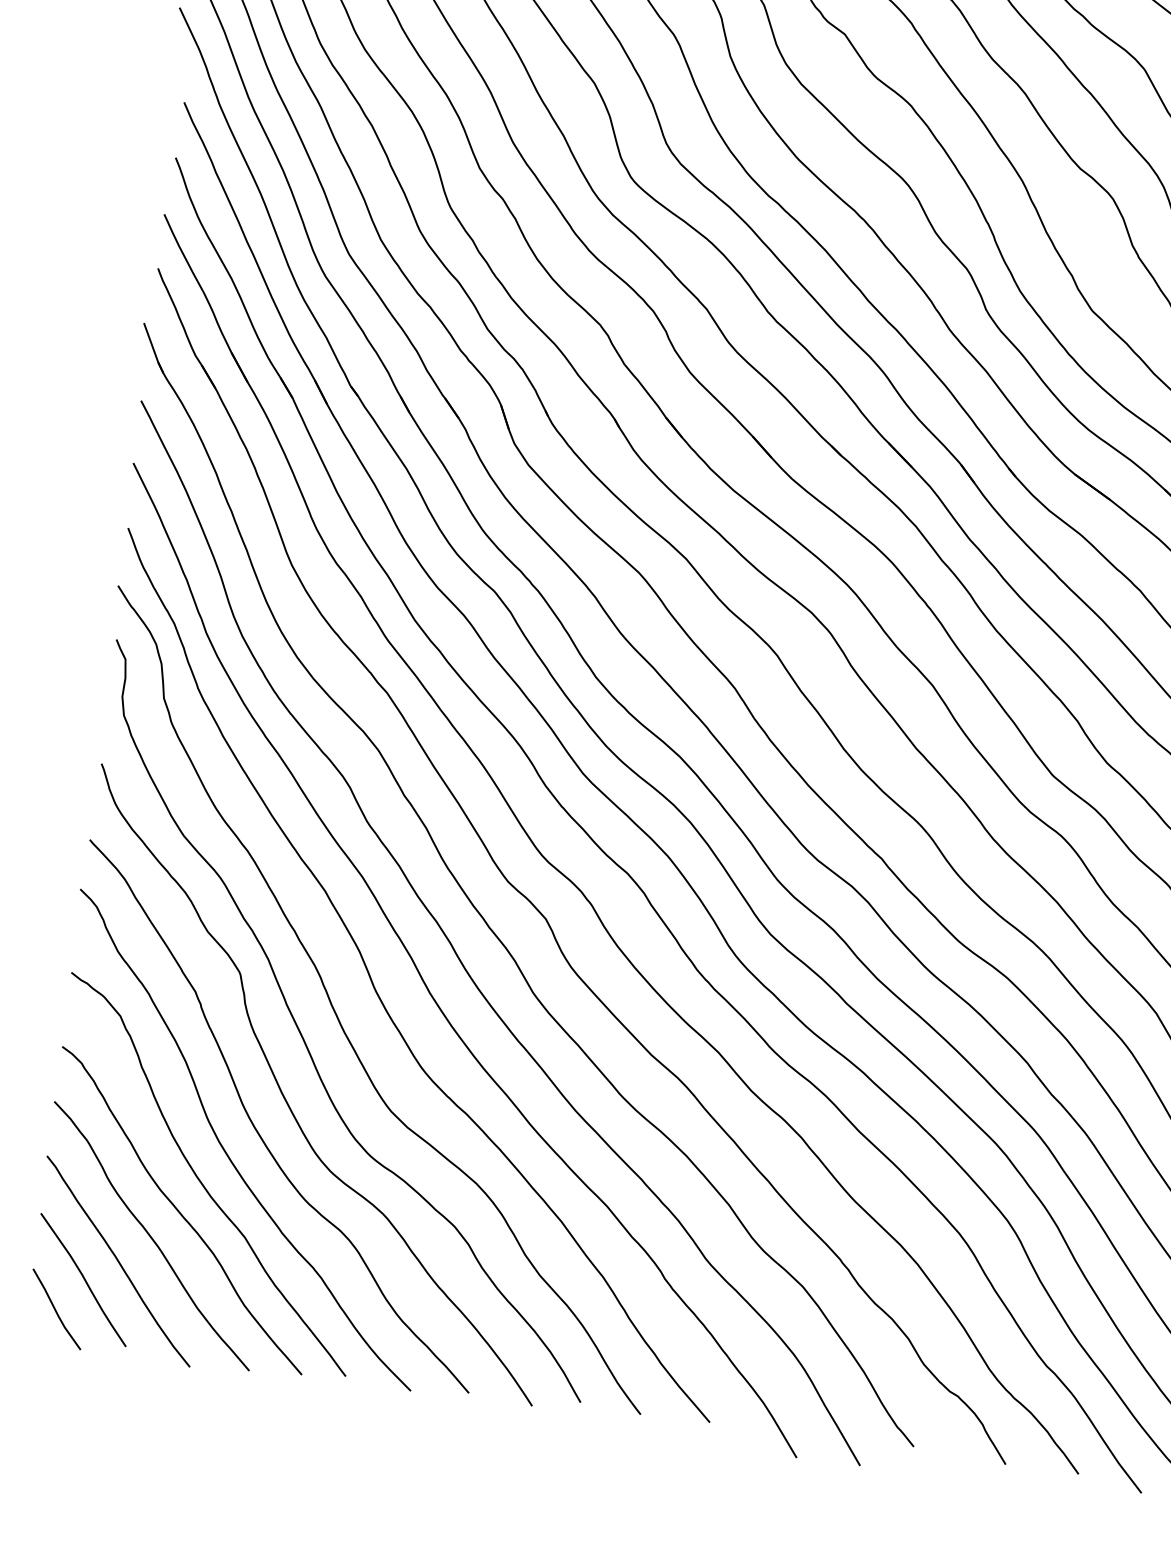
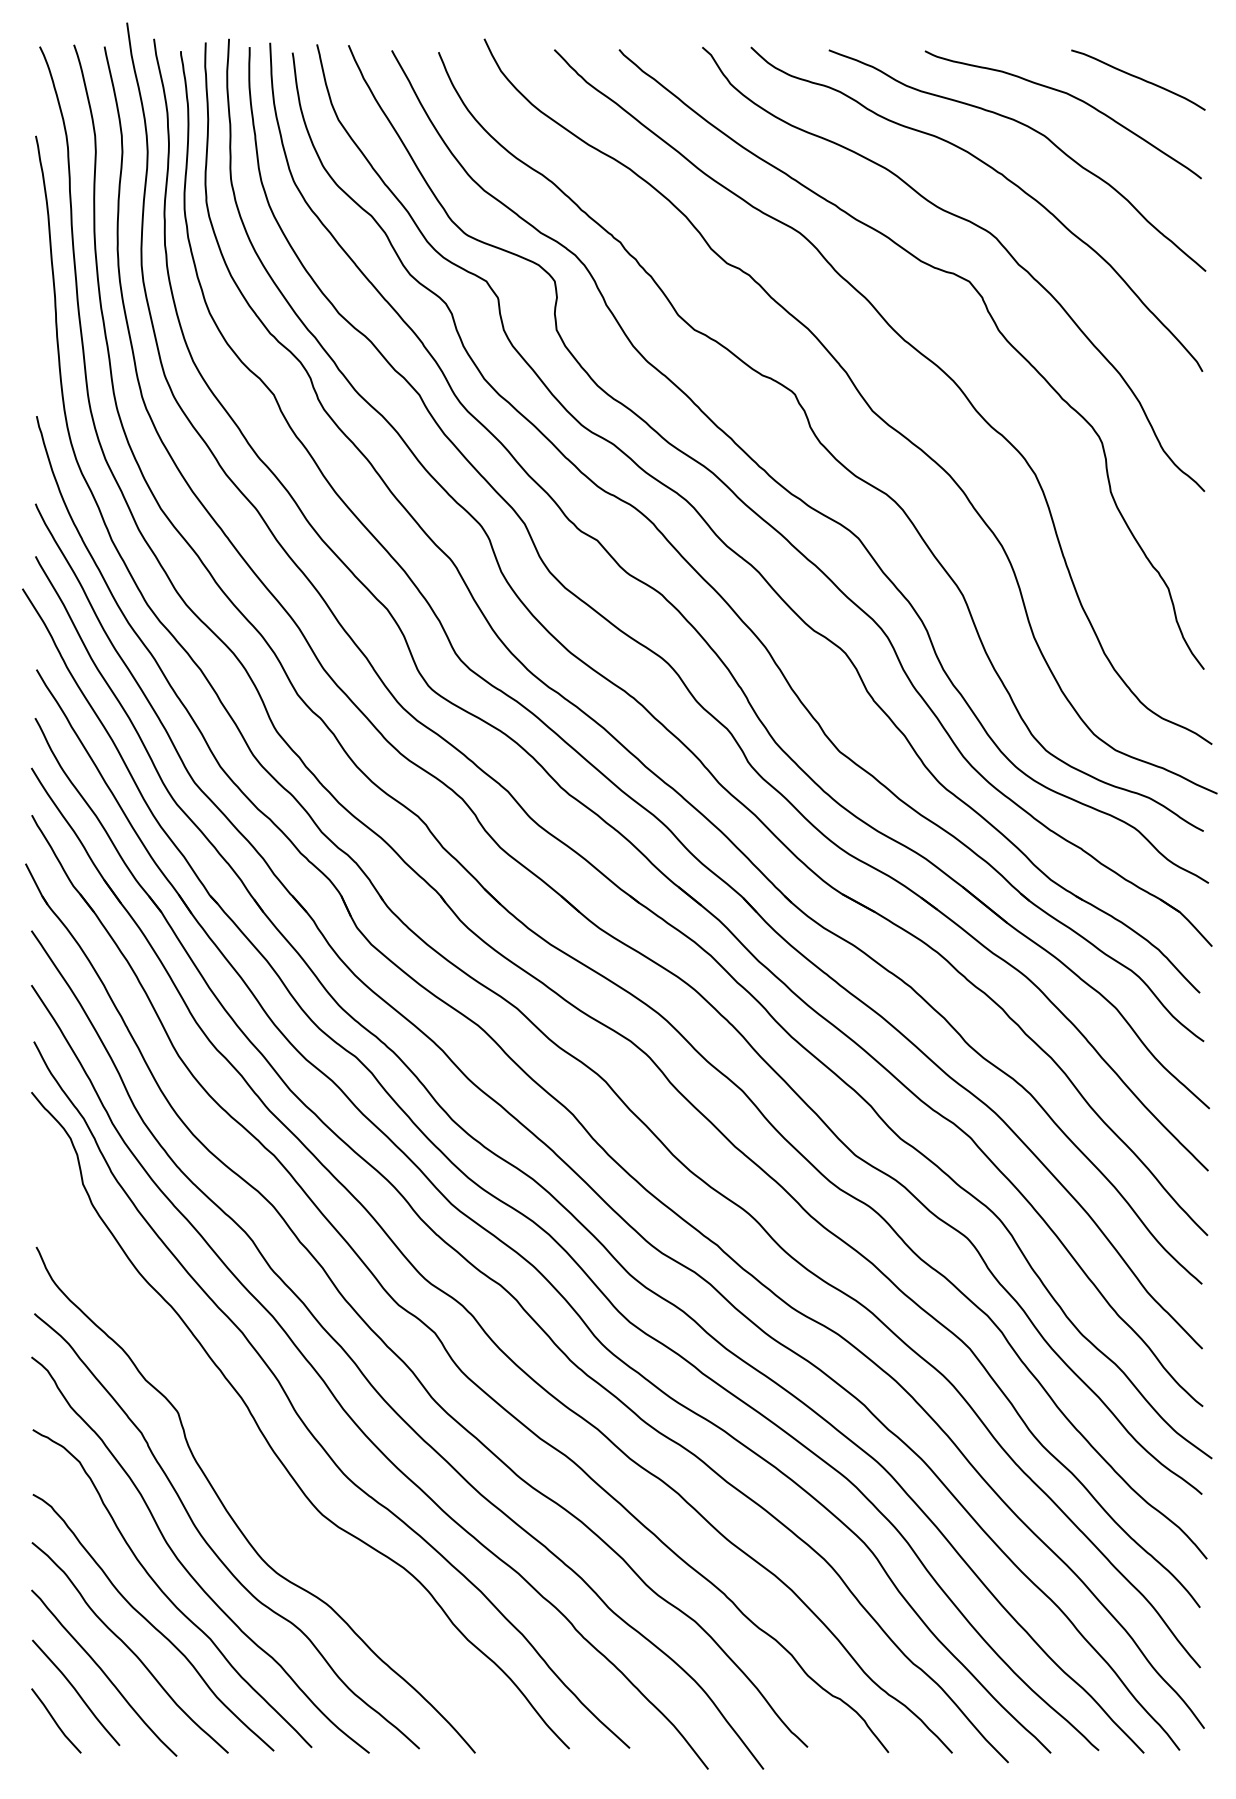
curve: (305, 1040) -> (241, 1463), removed

